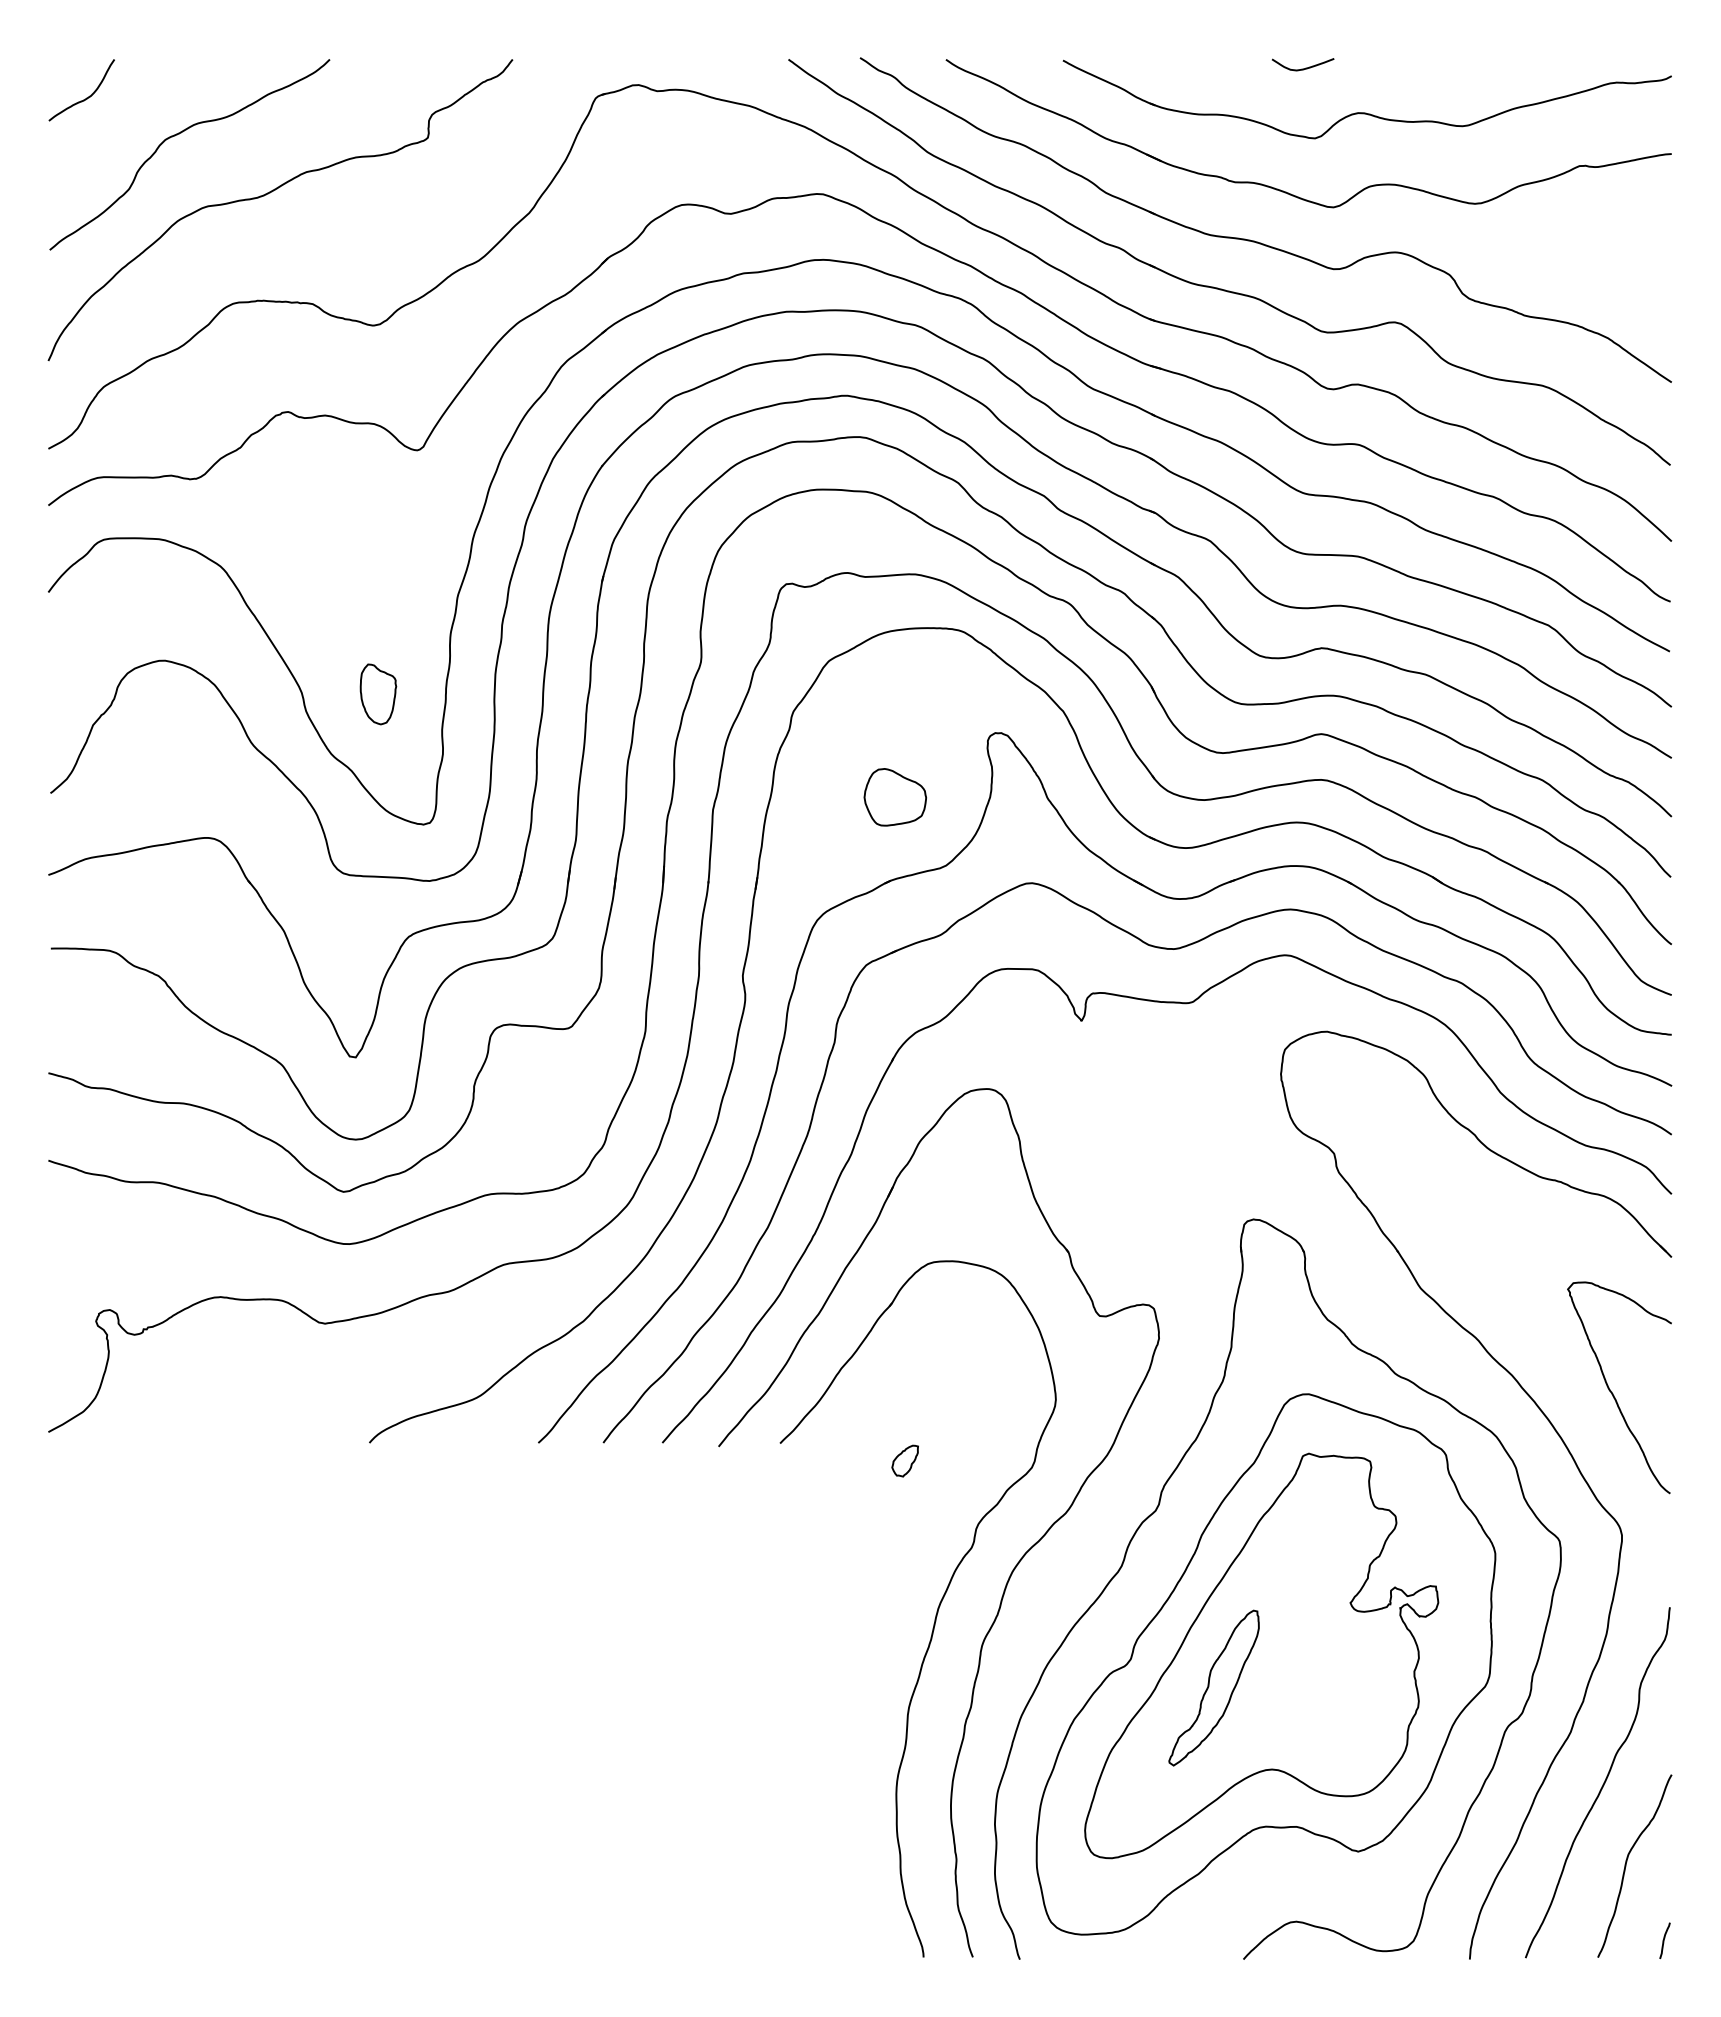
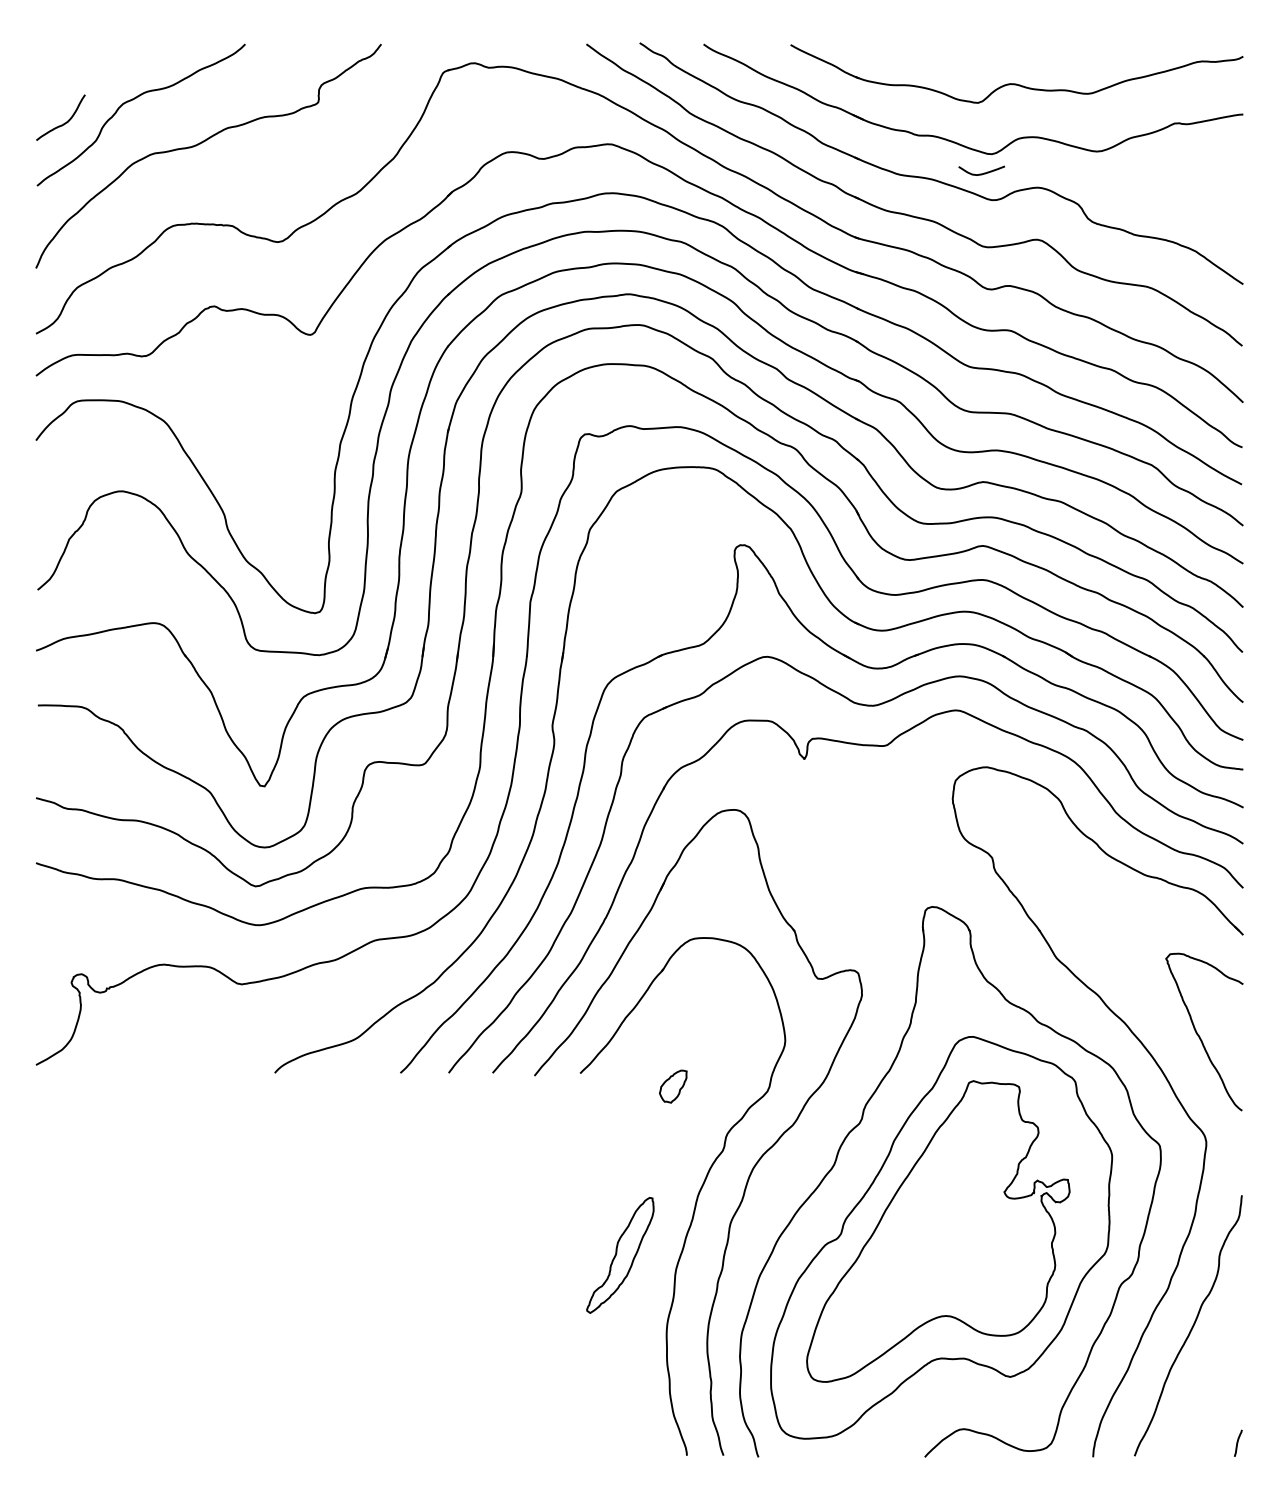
curve: (1305, 67) -> (983, 172), moved
curve: (86, 97) -> (64, 123), moved
part: (378, 694) -> (281, 516), removed
part: (894, 797) -> (665, 593), removed
part: (904, 1460) -> (672, 1086), size x1.4
part: (1213, 1687) -> (619, 1254), moved
curve: (1627, 1862) -> (1210, 1385), removed

